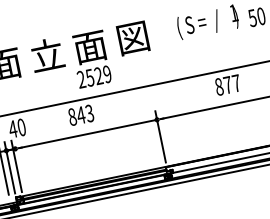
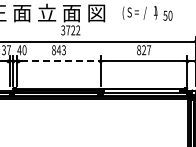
text: (94, 77) -> (70, 30), 2529 -> 3722
text: (228, 85) -> (144, 50), 877 -> 827
line: (87, 134) -> (60, 61), solid -> dashed

